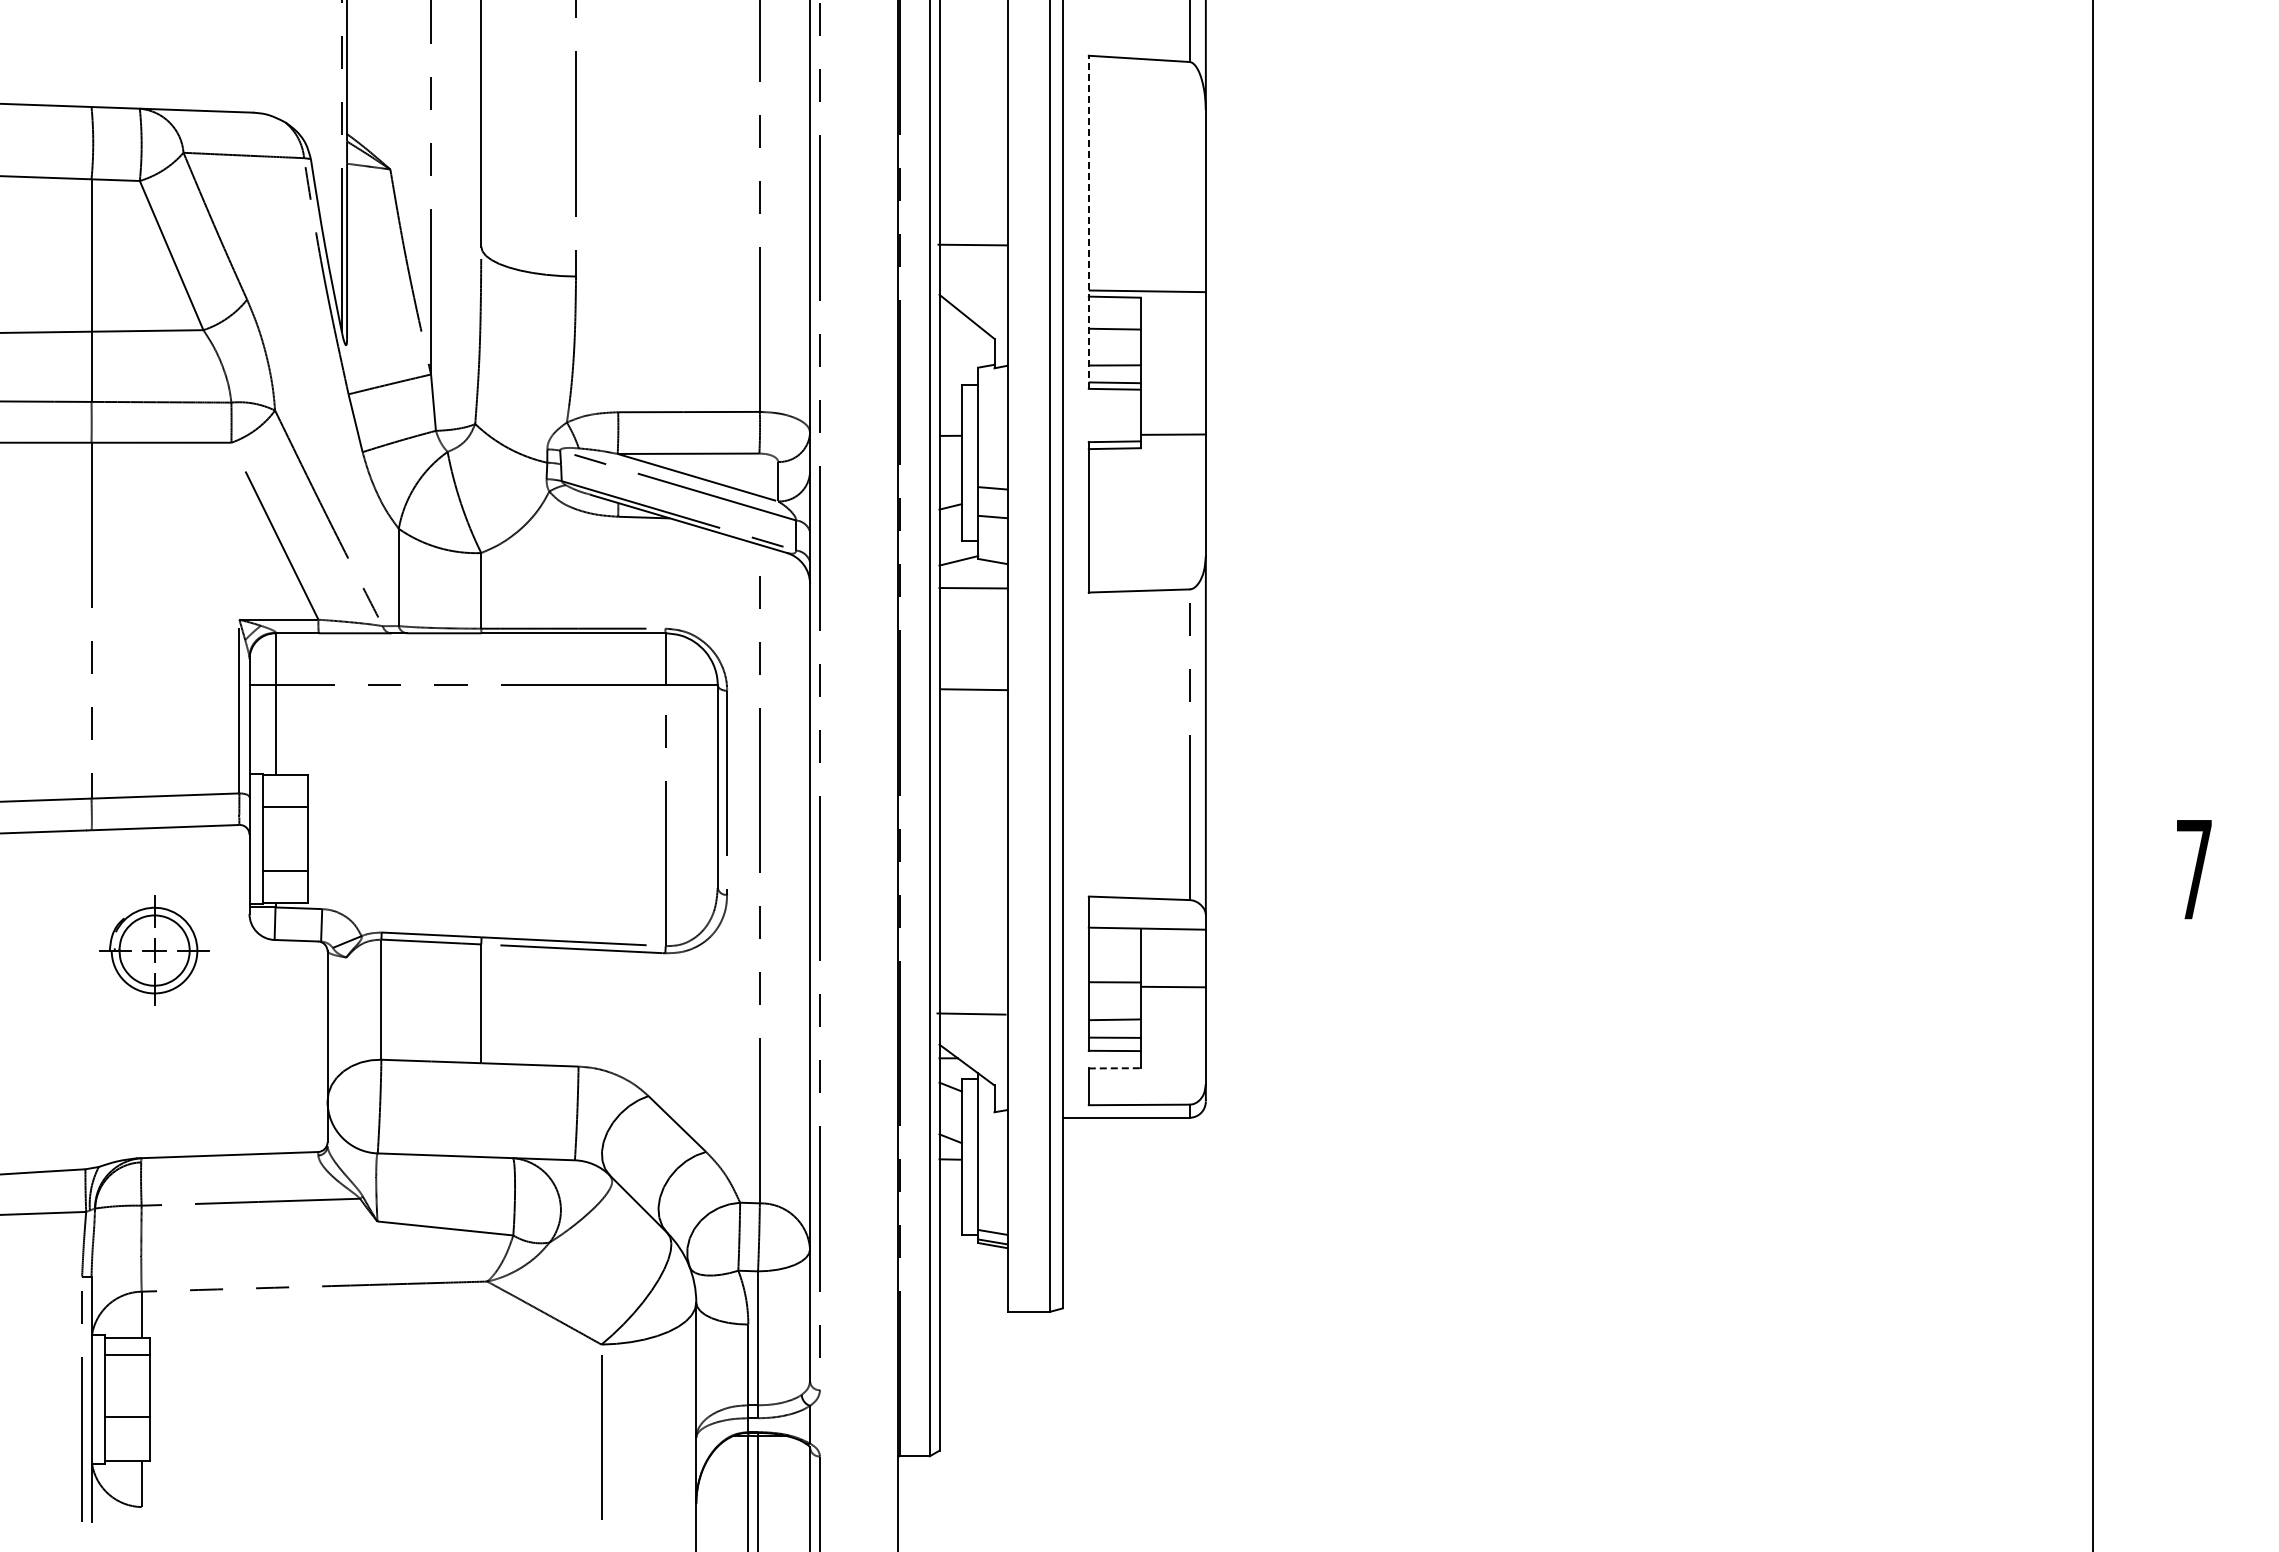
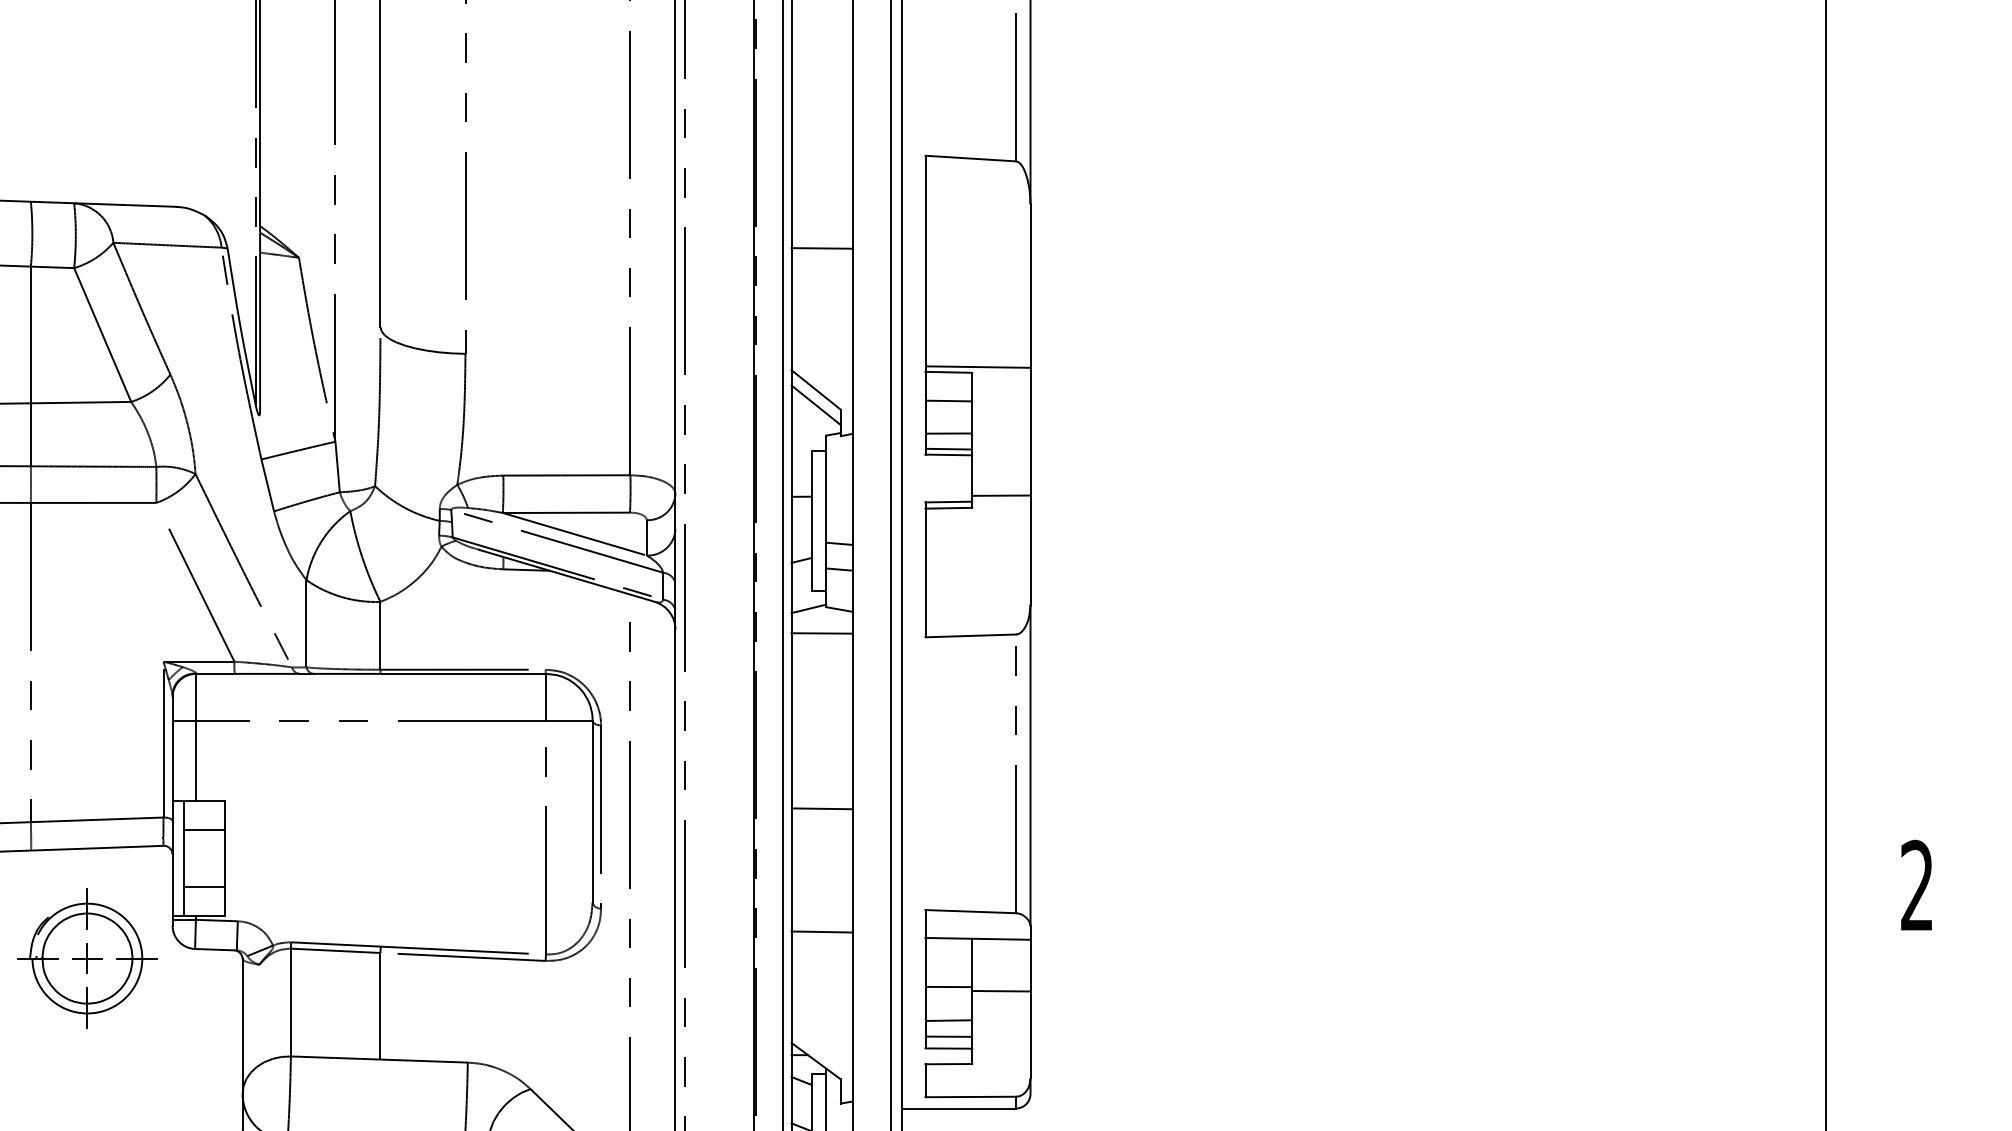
line: (1088, 222) -> (925, 305), dashed -> solid
line: (972, 244) -> (822, 247), moved
line: (966, 333) -> (815, 404), added
line: (974, 689) -> (822, 808), moved
text: (2193, 868) -> (1916, 884), 7 -> 2
part: (154, 950) -> (87, 958), size x1.43
line: (971, 1013) -> (822, 931), moved
line: (1115, 1068) -> (949, 1064), dashed -> solid

